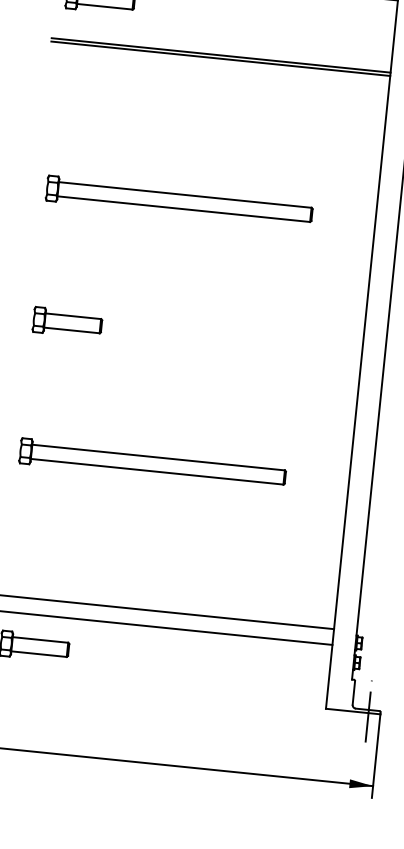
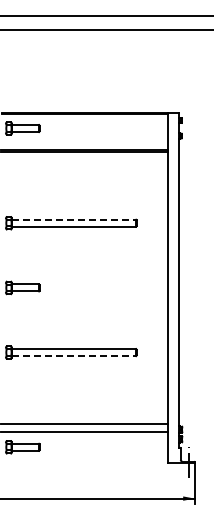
line: (186, 194) -> (74, 219), solid -> dashed
line: (158, 472) -> (74, 356), solid -> dashed

